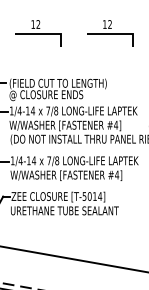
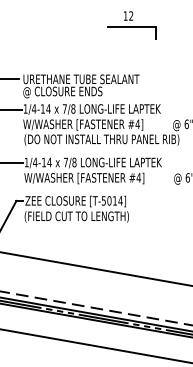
part: (38, 33) -> (54, 25), removed
text: (63, 83) -> (81, 79), (FIELD CUT TO LENGTH) -> URETHANE TUBE SEALANT
text: (64, 211) -> (82, 216), URETHANE TUBE SEALANT -> (FIELD CUT TO LENGTH)

